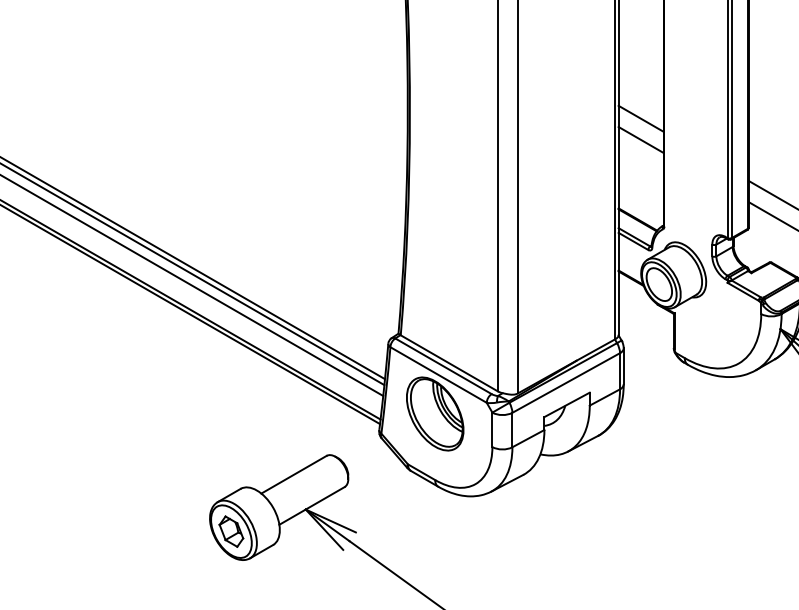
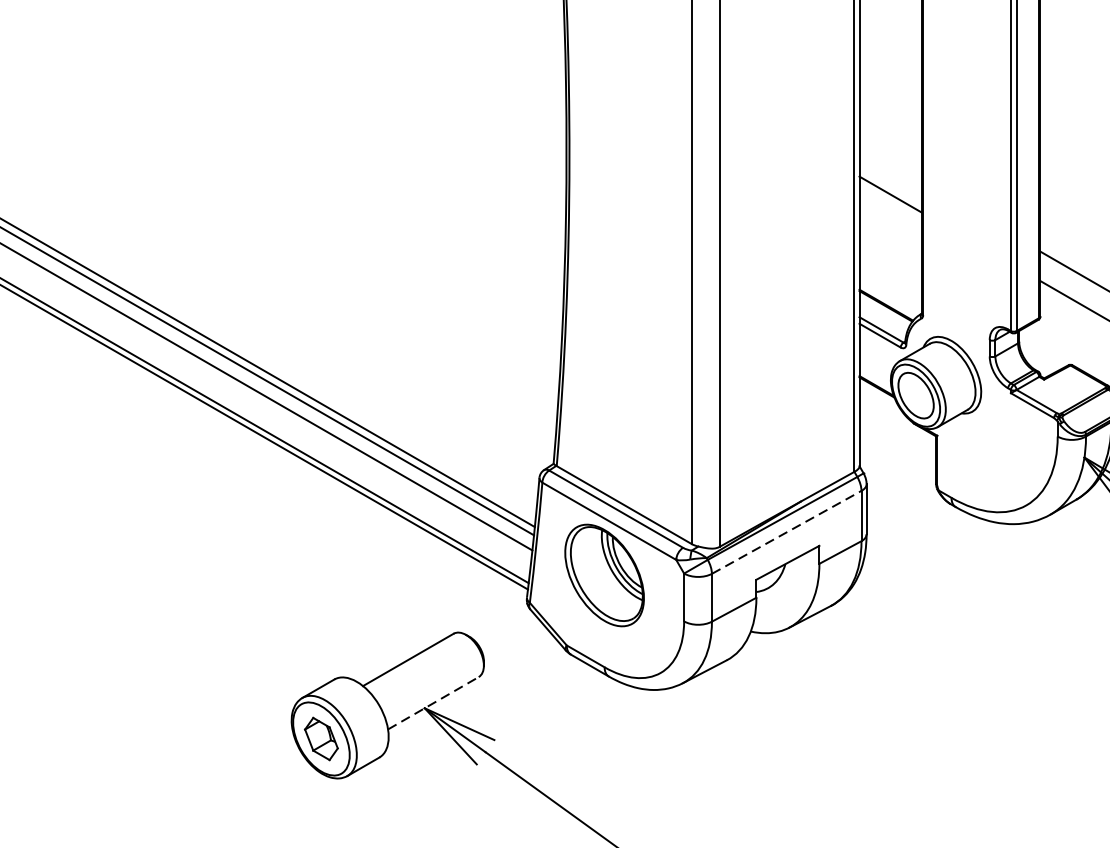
line: (640, 118) -> (889, 164), removed
line: (566, 382) -> (787, 531), solid -> dashed
line: (312, 505) -> (434, 702), solid -> dashed

